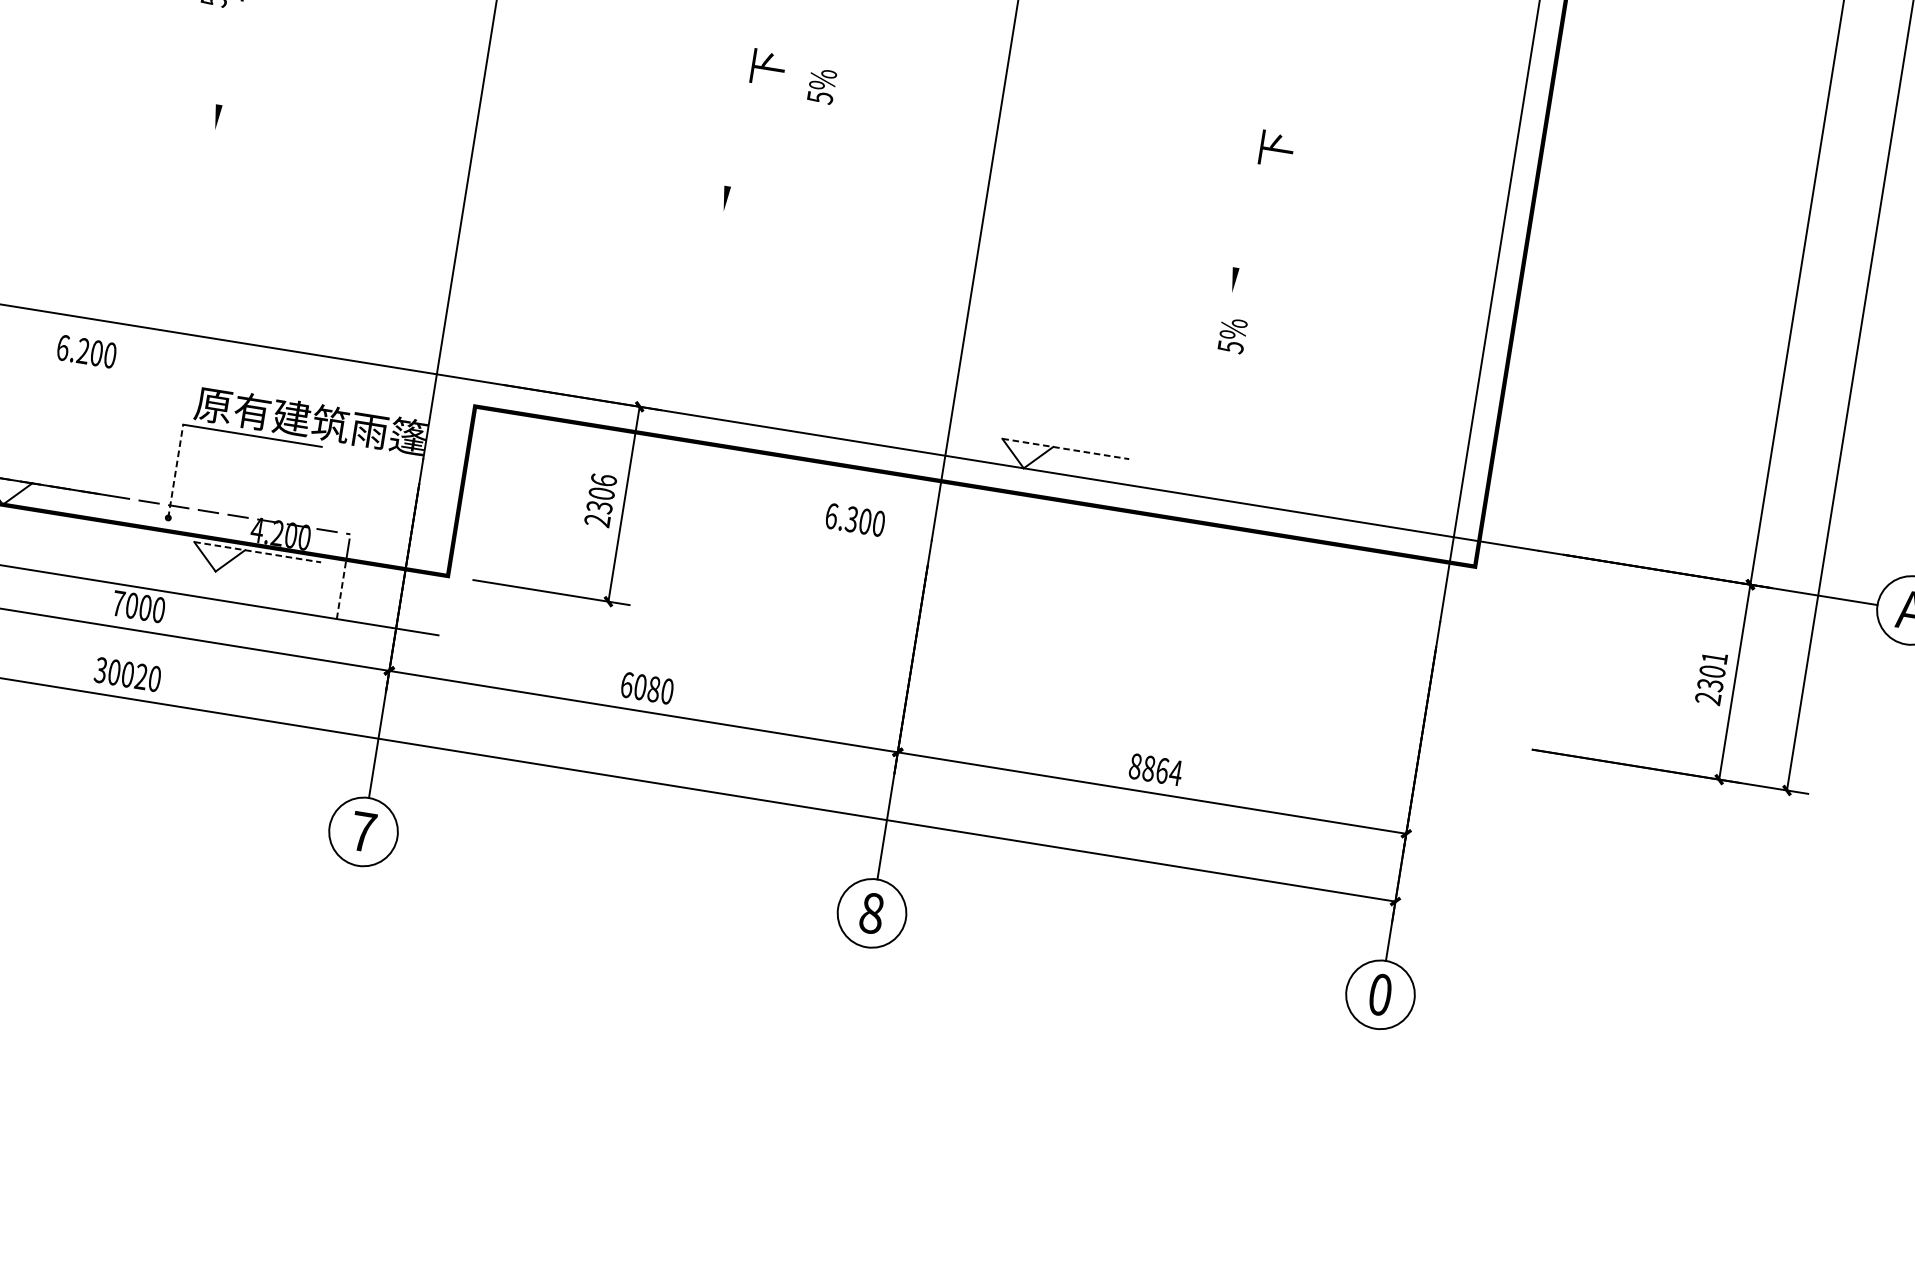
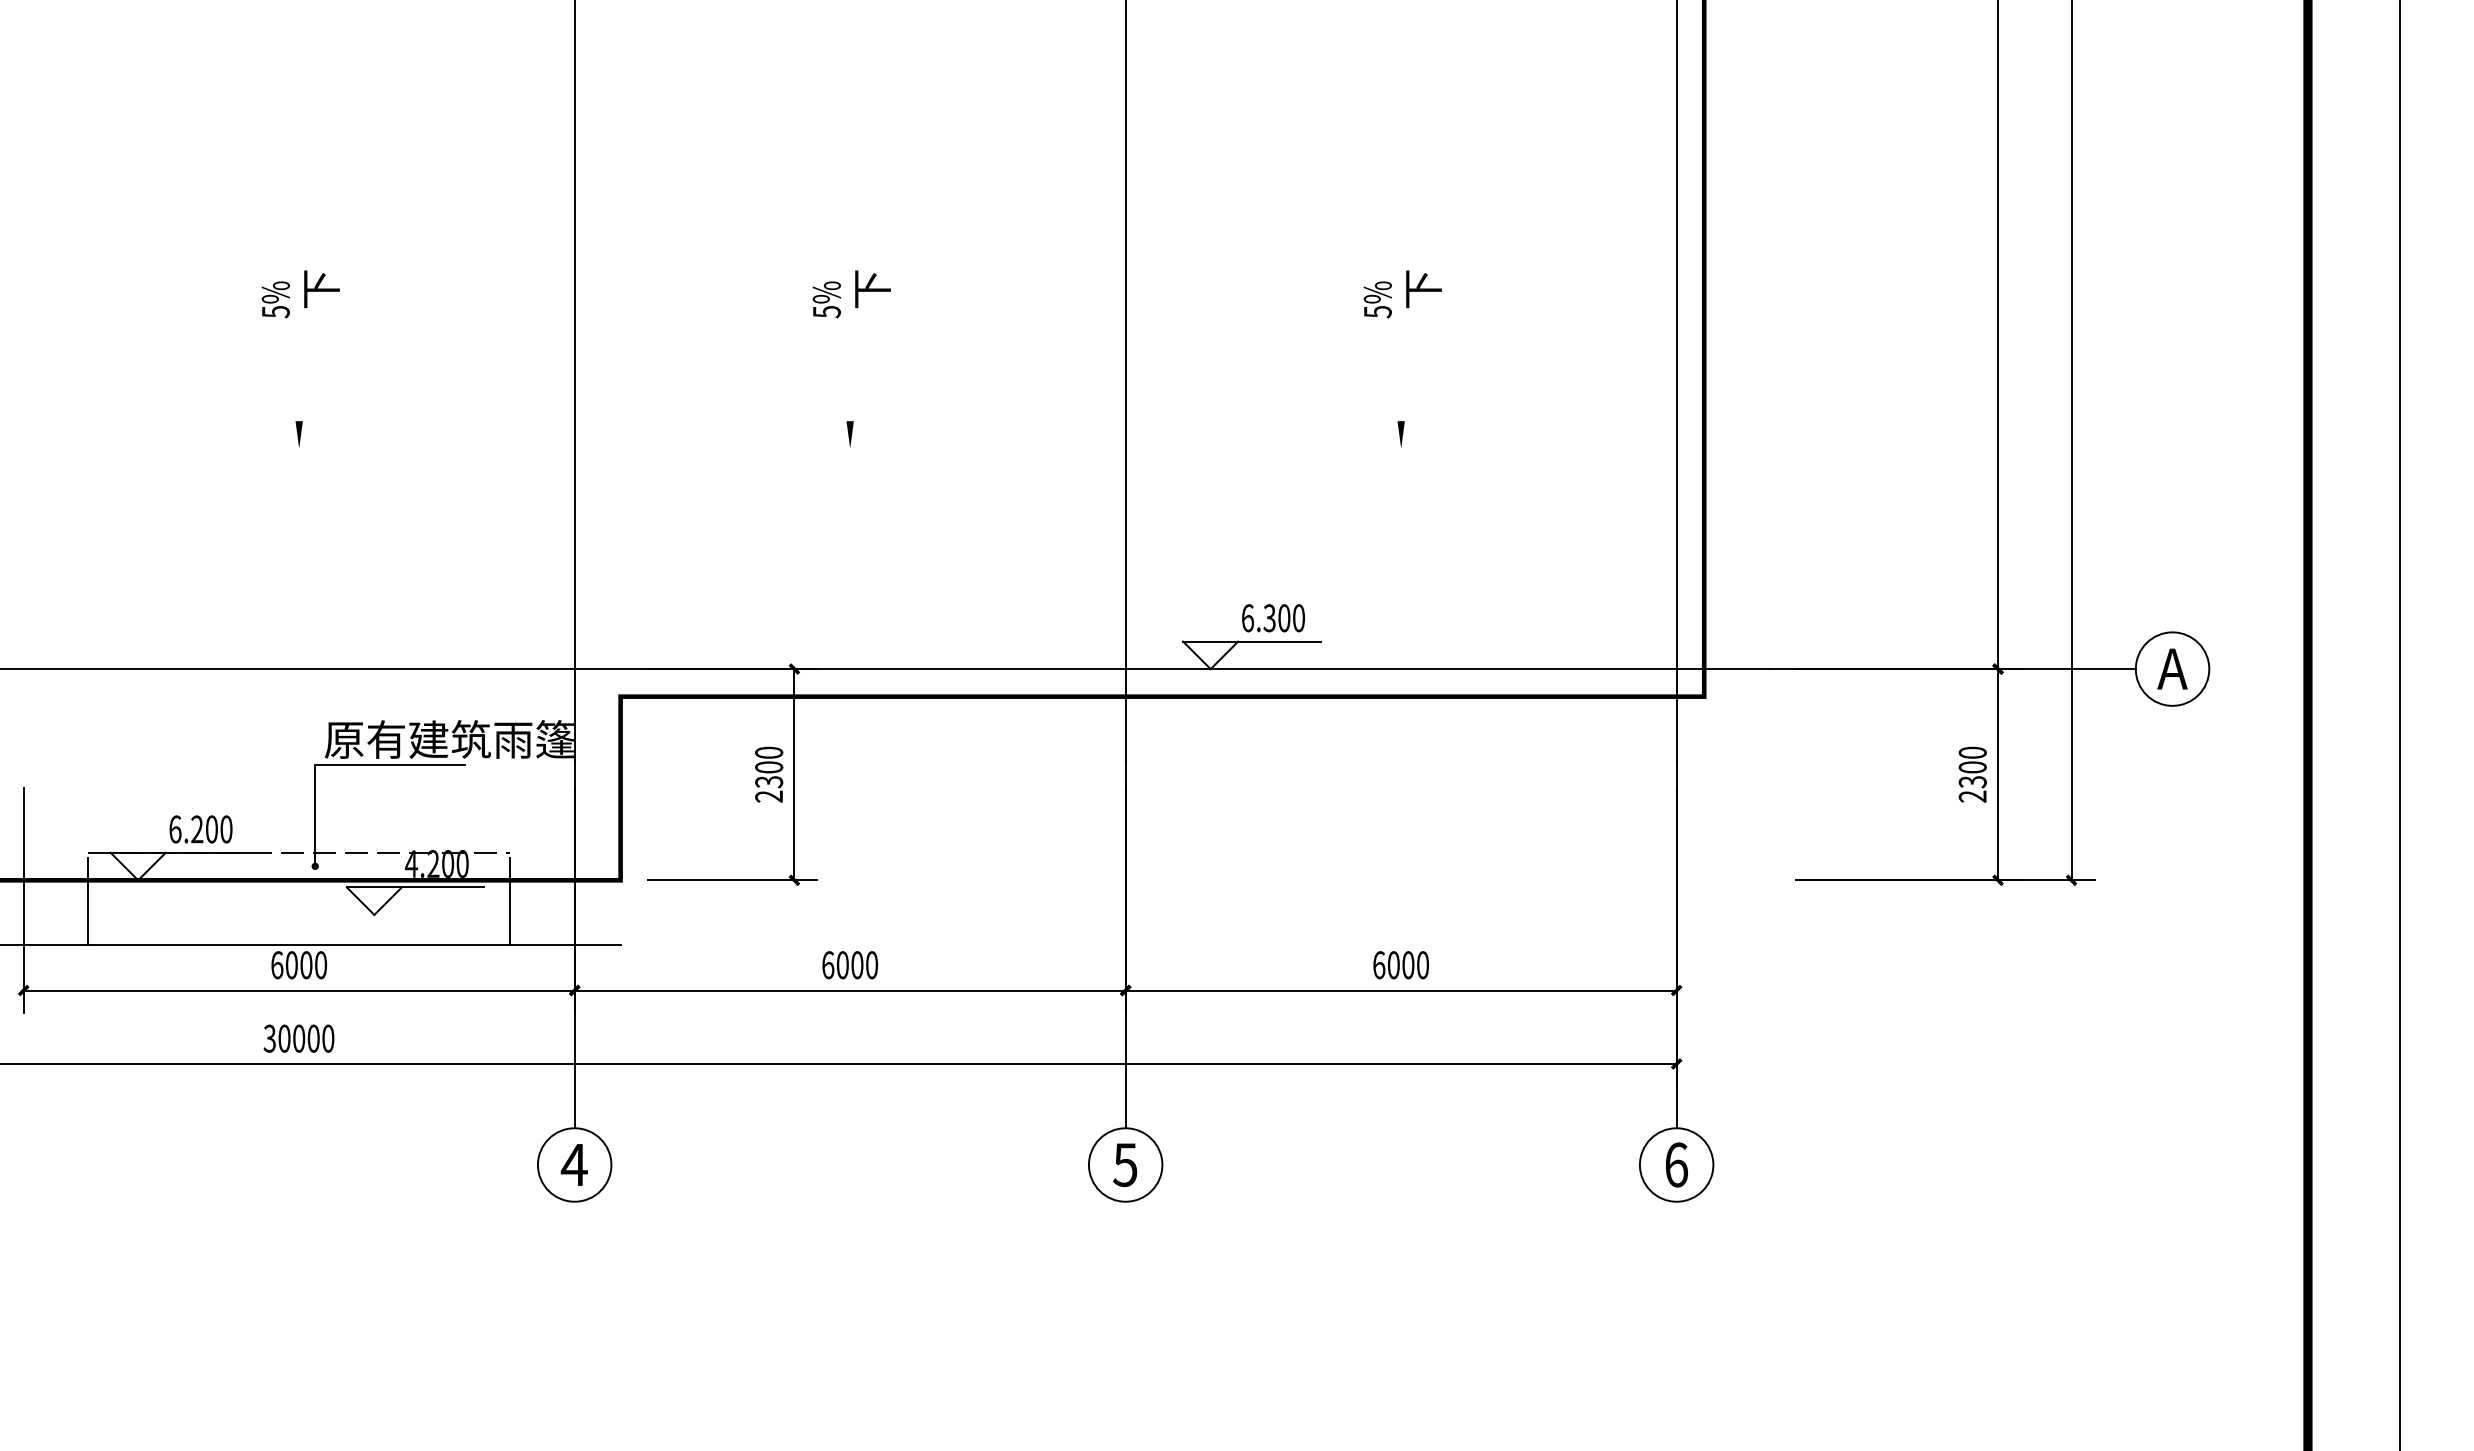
text: (821, 86) -> (826, 299), moved
text: (1232, 335) -> (1377, 299), moved
text: (86, 351) -> (200, 829), moved
line: (1065, 448) -> (1251, 641), dashed -> solid
line: (176, 471) -> (315, 815), dashed -> solid
text: (604, 480) -> (769, 752), 2306 -> 2300
text: (855, 520) -> (1273, 618), moved
line: (257, 552) -> (415, 887), dashed -> solid
line: (341, 588) -> (510, 911), dashed -> solid
text: (118, 603) -> (277, 965), 7000 -> 6000
text: (1714, 657) -> (1972, 752), 2301 -> 2300
text: (141, 676) -> (313, 1038), 30020 -> 30000
text: (654, 688) -> (857, 964), 6080 -> 6000
text: (1156, 770) -> (1401, 965), 8864 -> 6000
text: (362, 831) -> (573, 1164), 7 -> 4
text: (871, 913) -> (1125, 1165), 8 -> 5
text: (1380, 994) -> (1676, 1164), 0 -> 6

